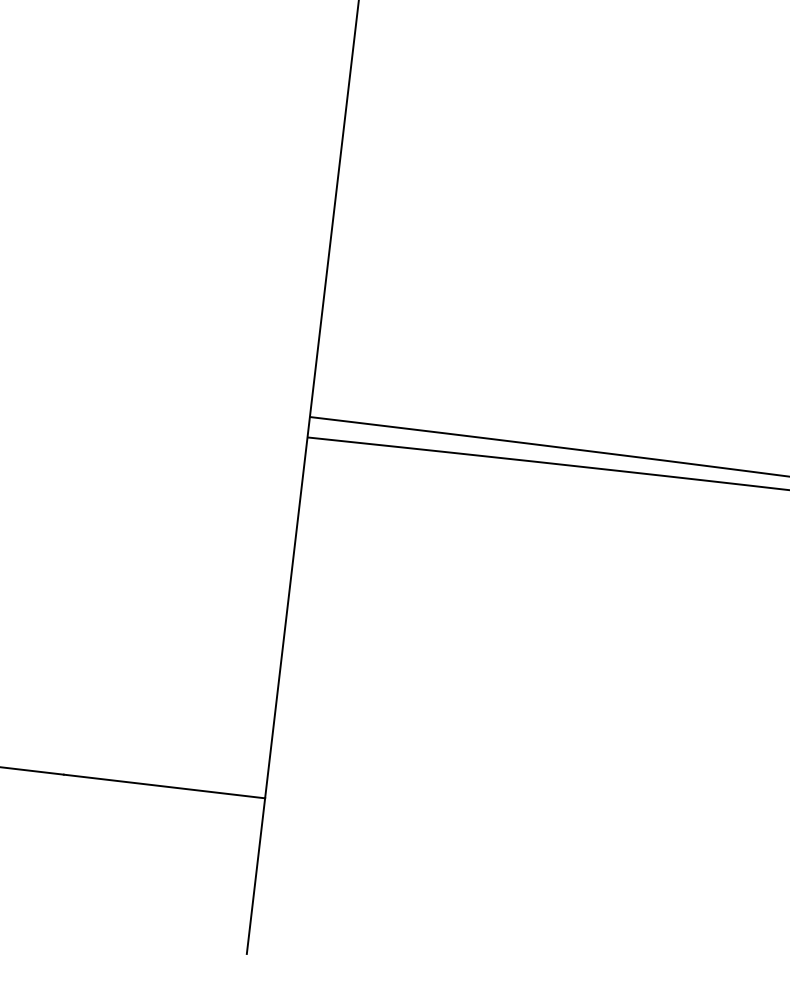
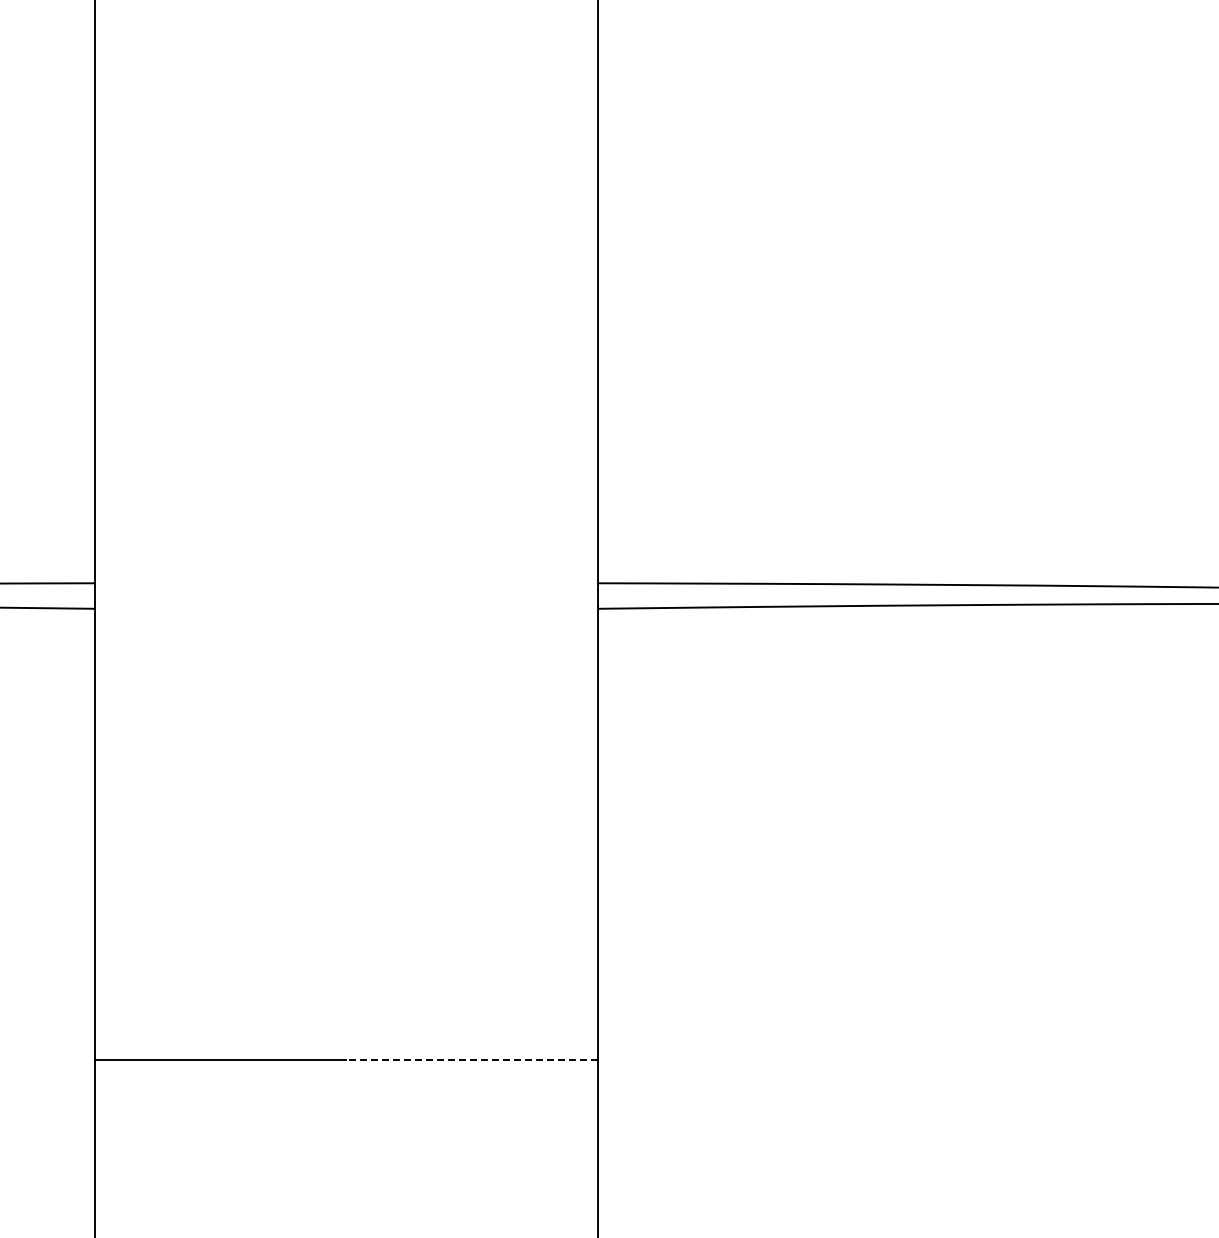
line: (164, 786) -> (472, 1059), solid -> dashed

